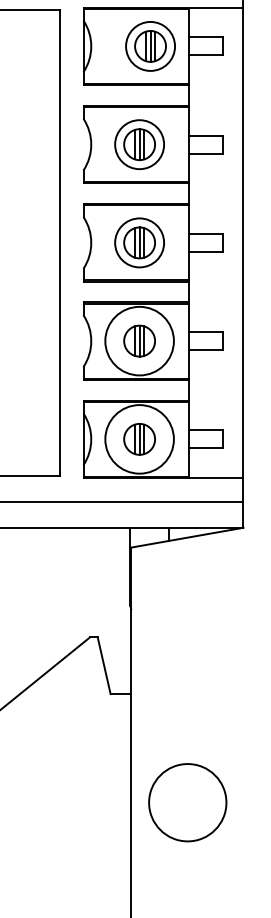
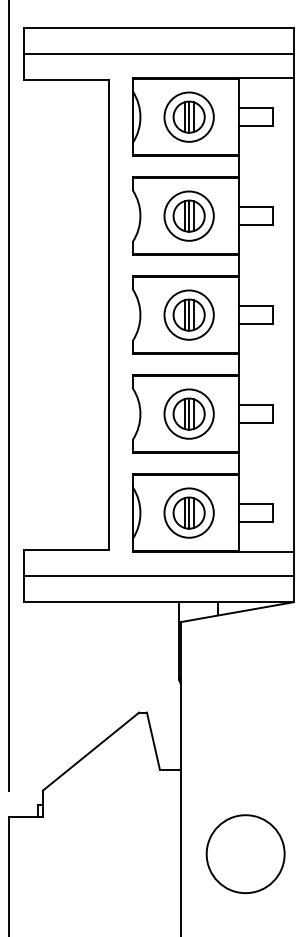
part: (149, 45) -> (188, 116), moved
circle: (138, 340) -> (188, 413), size x0.71
circle: (138, 438) -> (188, 512), size x0.71
circle: (187, 802) -> (245, 853), moved

